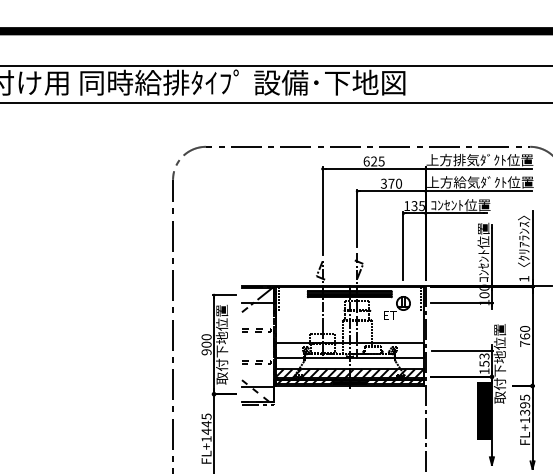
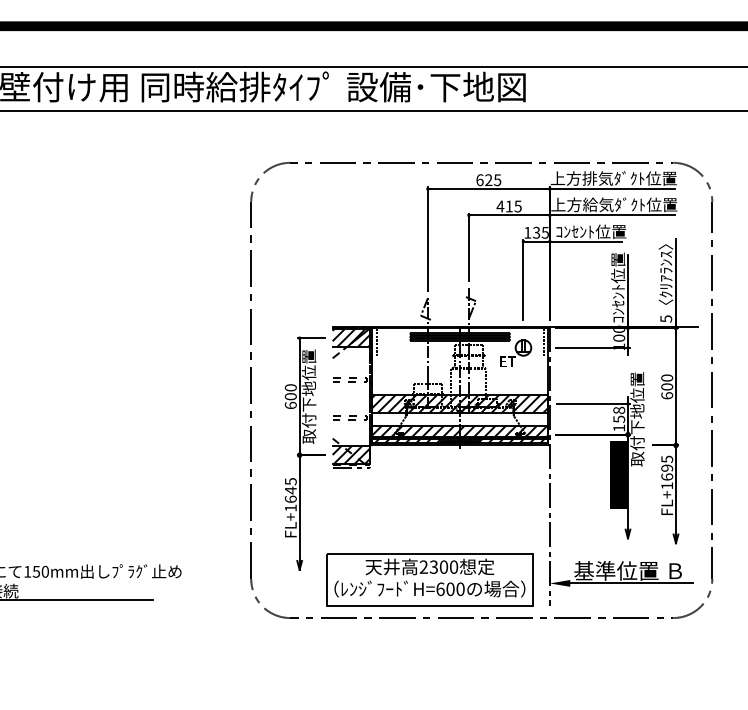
text: (390, 183) -> (508, 206), 370 -> 415
text: (524, 278) -> (666, 318), 1 -> 5
hatch: (257, 294) -> (351, 337), added
text: (525, 340) -> (667, 391), 760 -> 600
hatch: (349, 350) -> (459, 403), added
text: (206, 352) -> (290, 405), 900 -> 600
text: (483, 356) -> (618, 410), 153 -> 158
hatch: (257, 393) -> (351, 454), added
text: (525, 412) -> (667, 476), FL+1395 -> FL+1695
text: (206, 431) -> (290, 499), FL+1445 -> FL+1645

